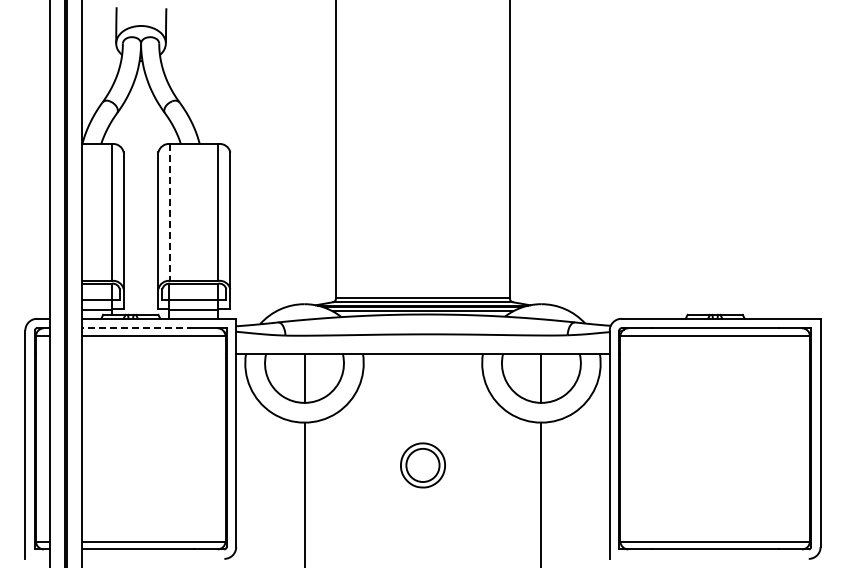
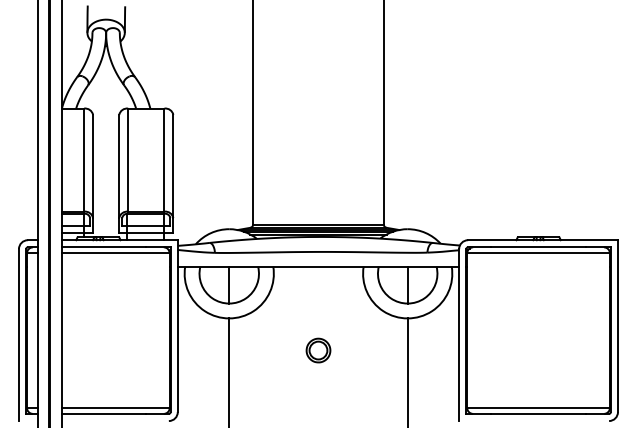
line: (170, 213) -> (128, 160), dashed -> solid
line: (137, 328) -> (103, 247), dashed -> solid
part: (422, 464) -> (318, 349), size x0.71

